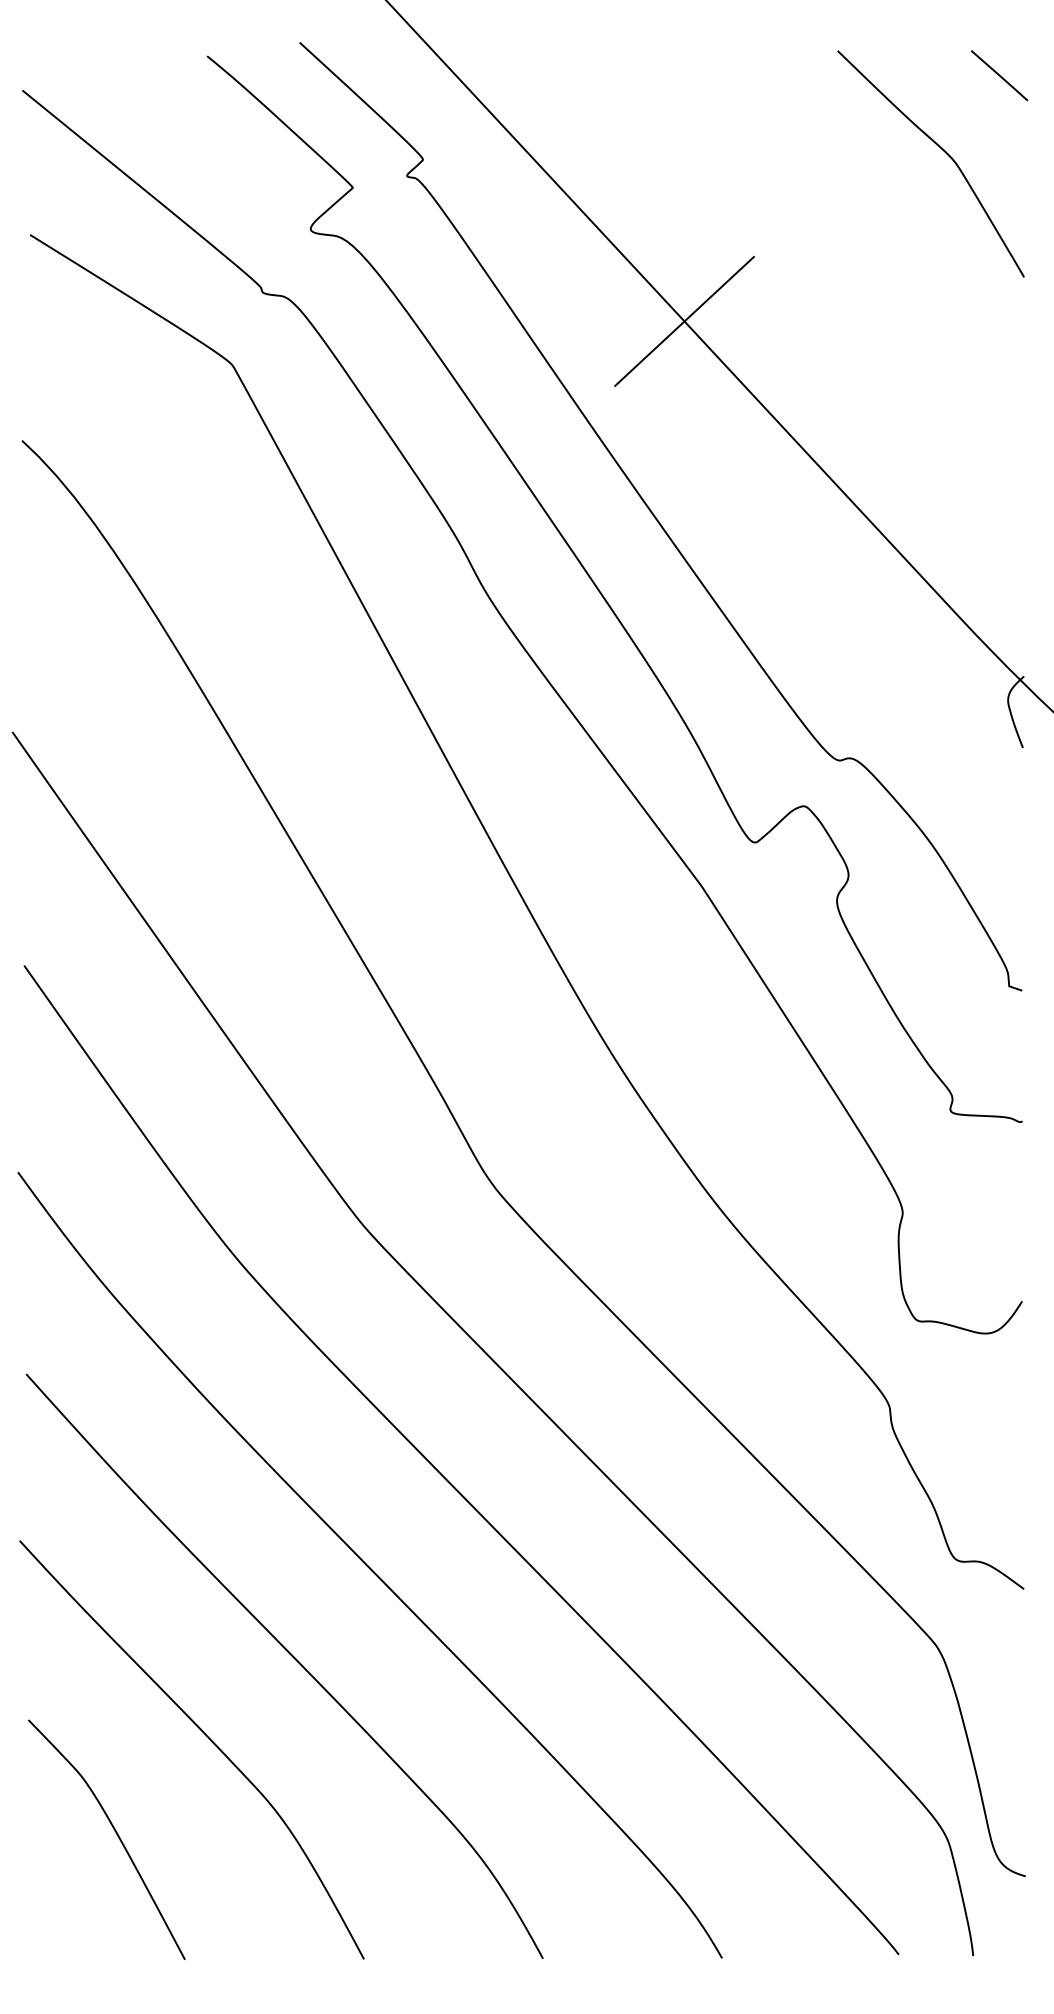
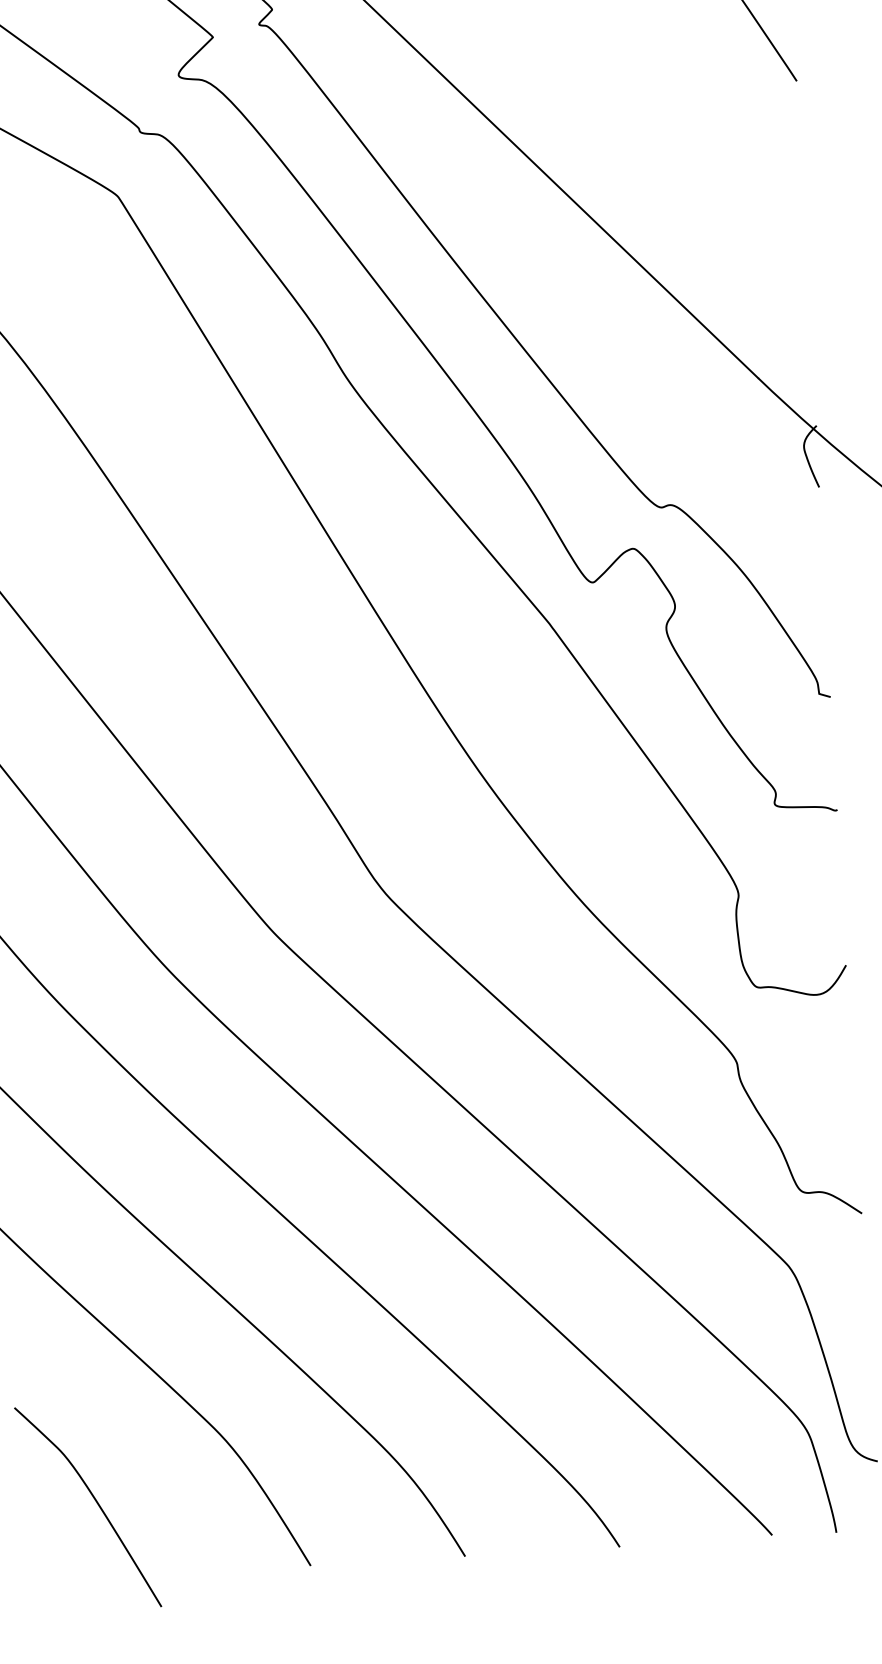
line: (684, 320) -> (505, 135), removed
curve: (115, 1833) -> (95, 1501), moved

